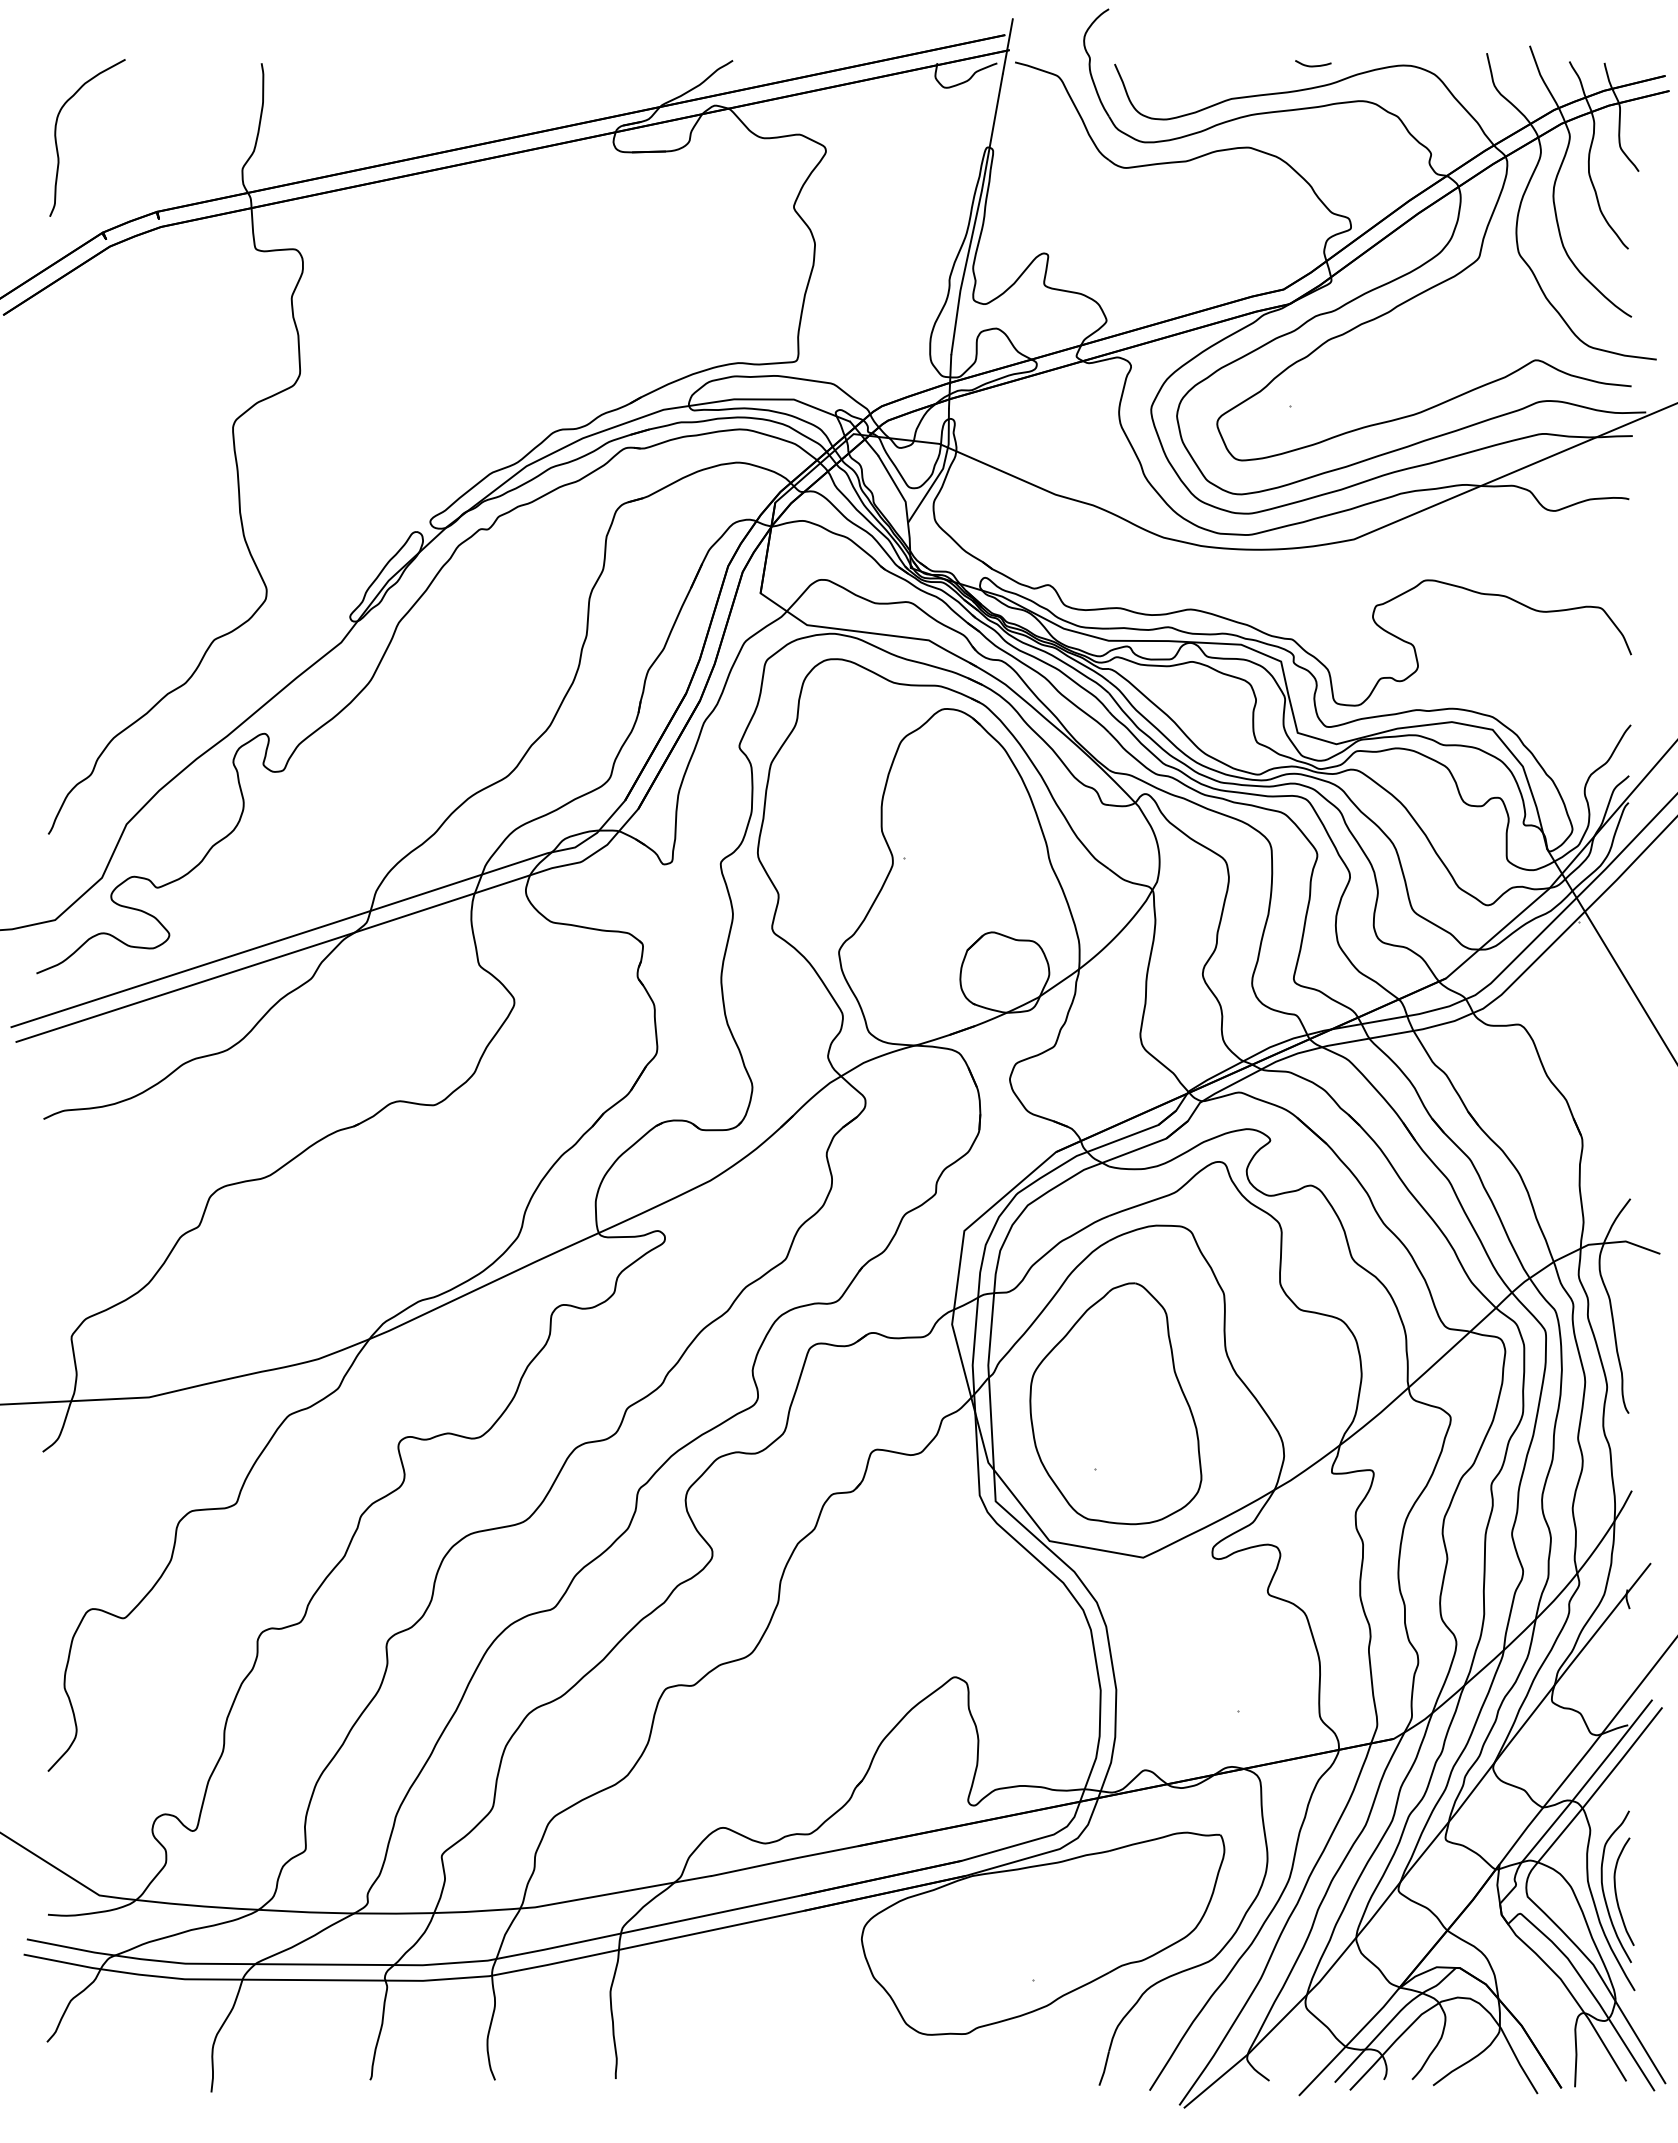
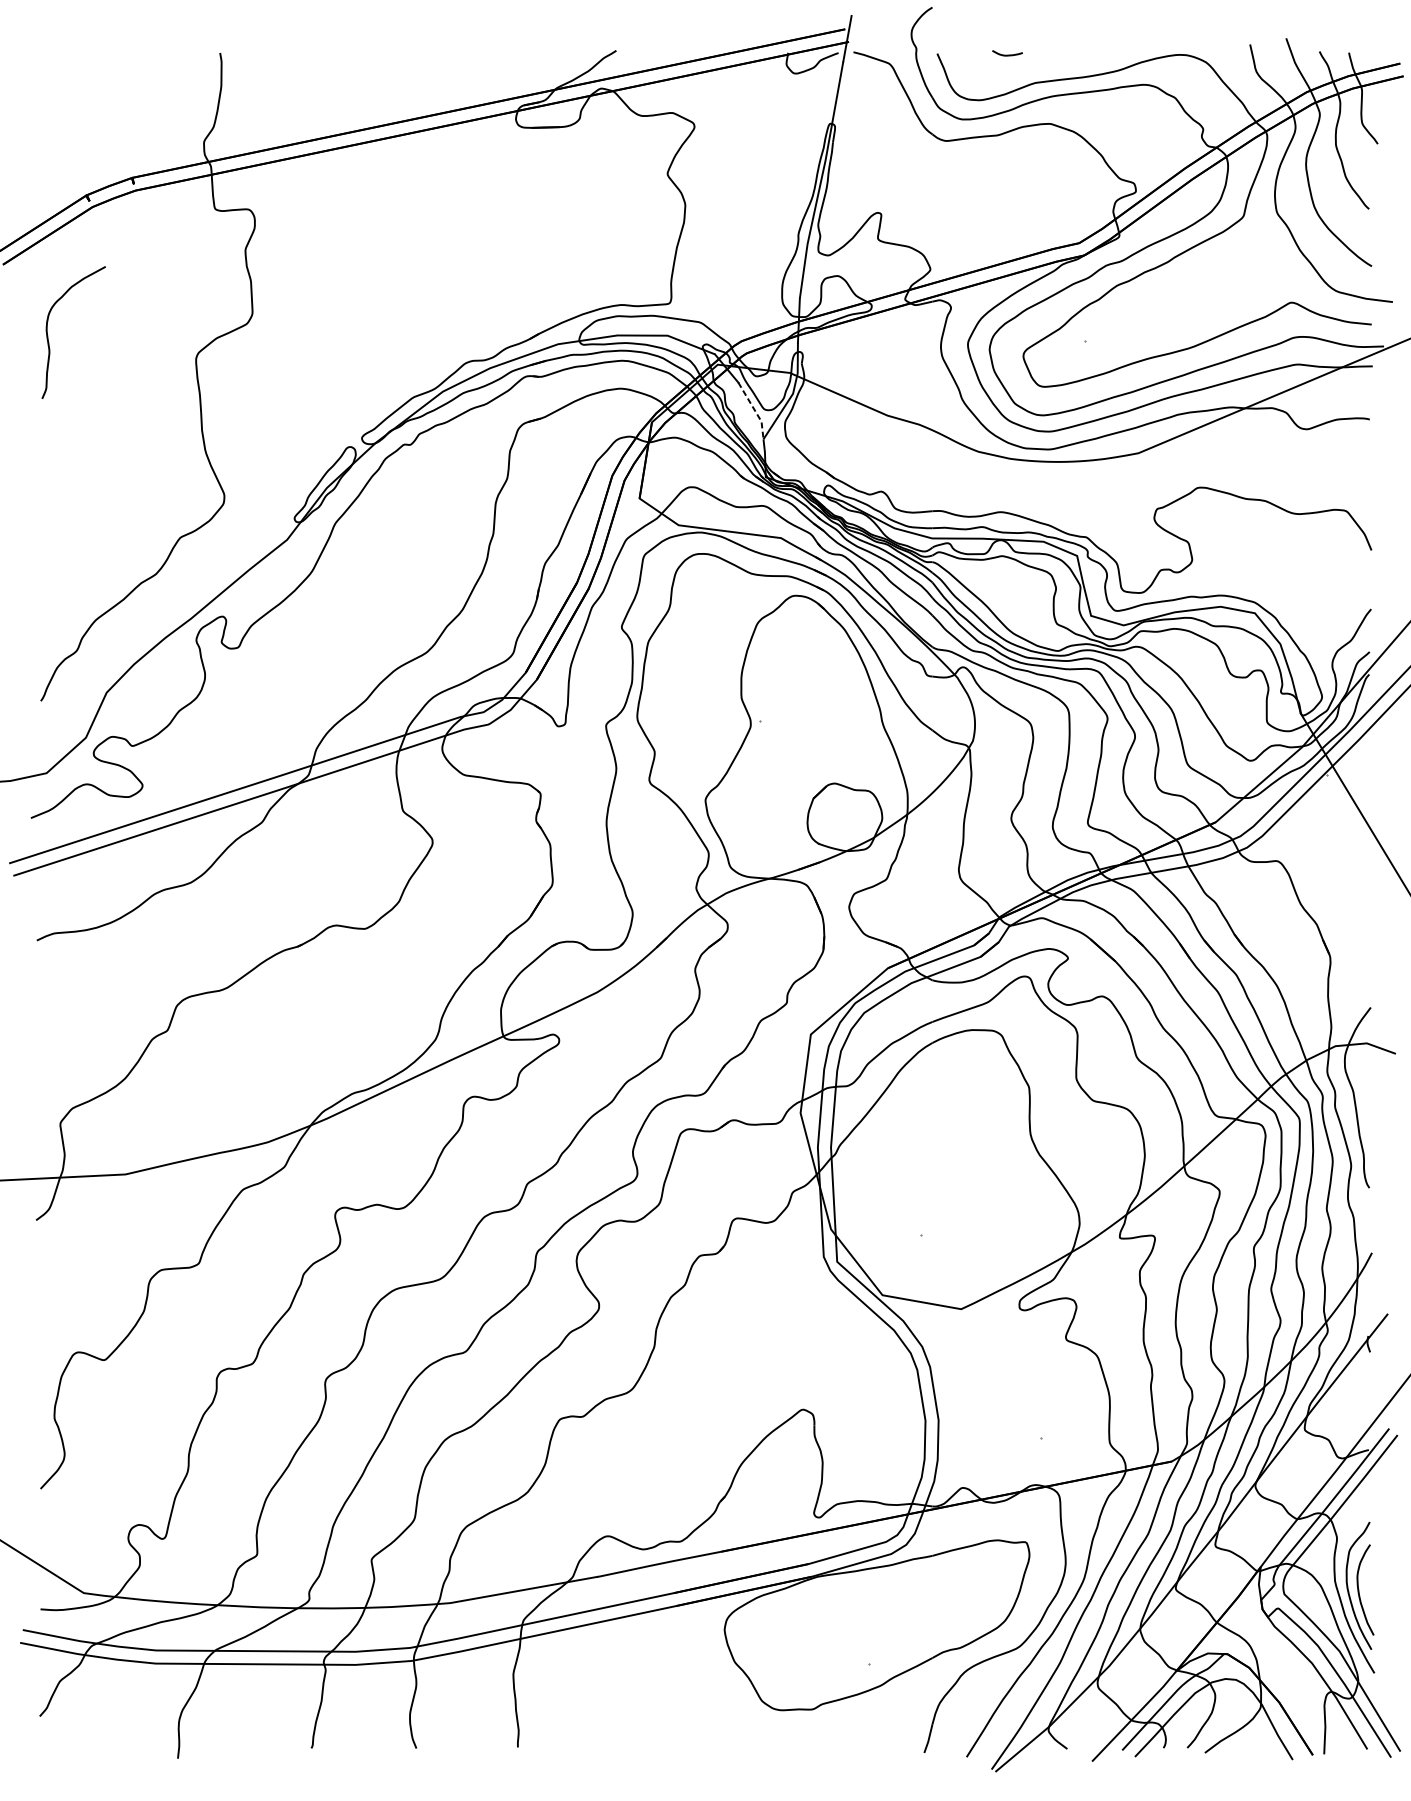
curve: (1313, 65) -> (1007, 54), moved
curve: (57, 144) -> (48, 338), moved
line: (897, 488) -> (754, 410), solid -> dashed
part: (1115, 1403) -> (937, 1179), removed

